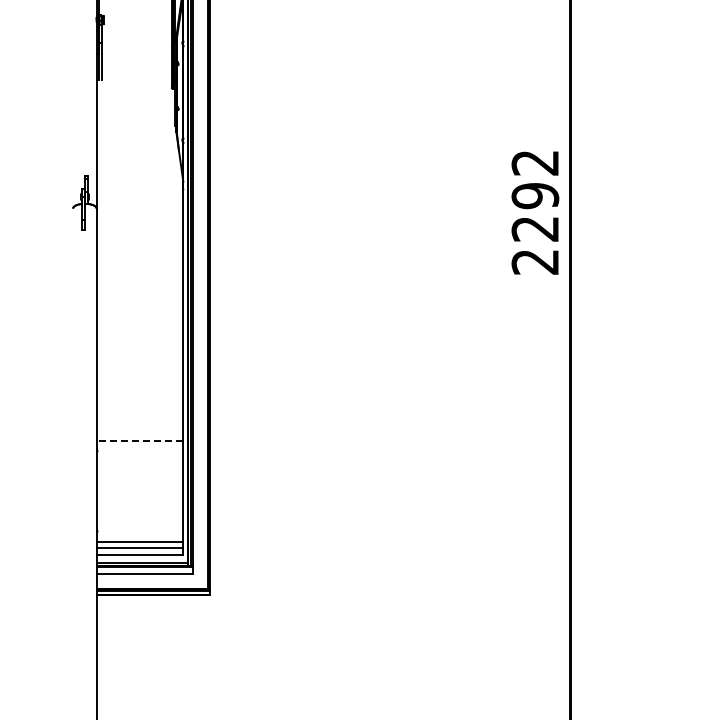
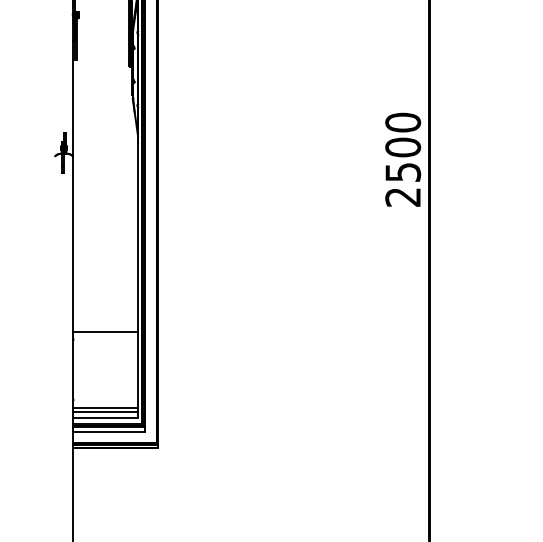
text: (535, 195) -> (403, 147), 2292 -> 2500
line: (139, 440) -> (105, 331), dashed -> solid

